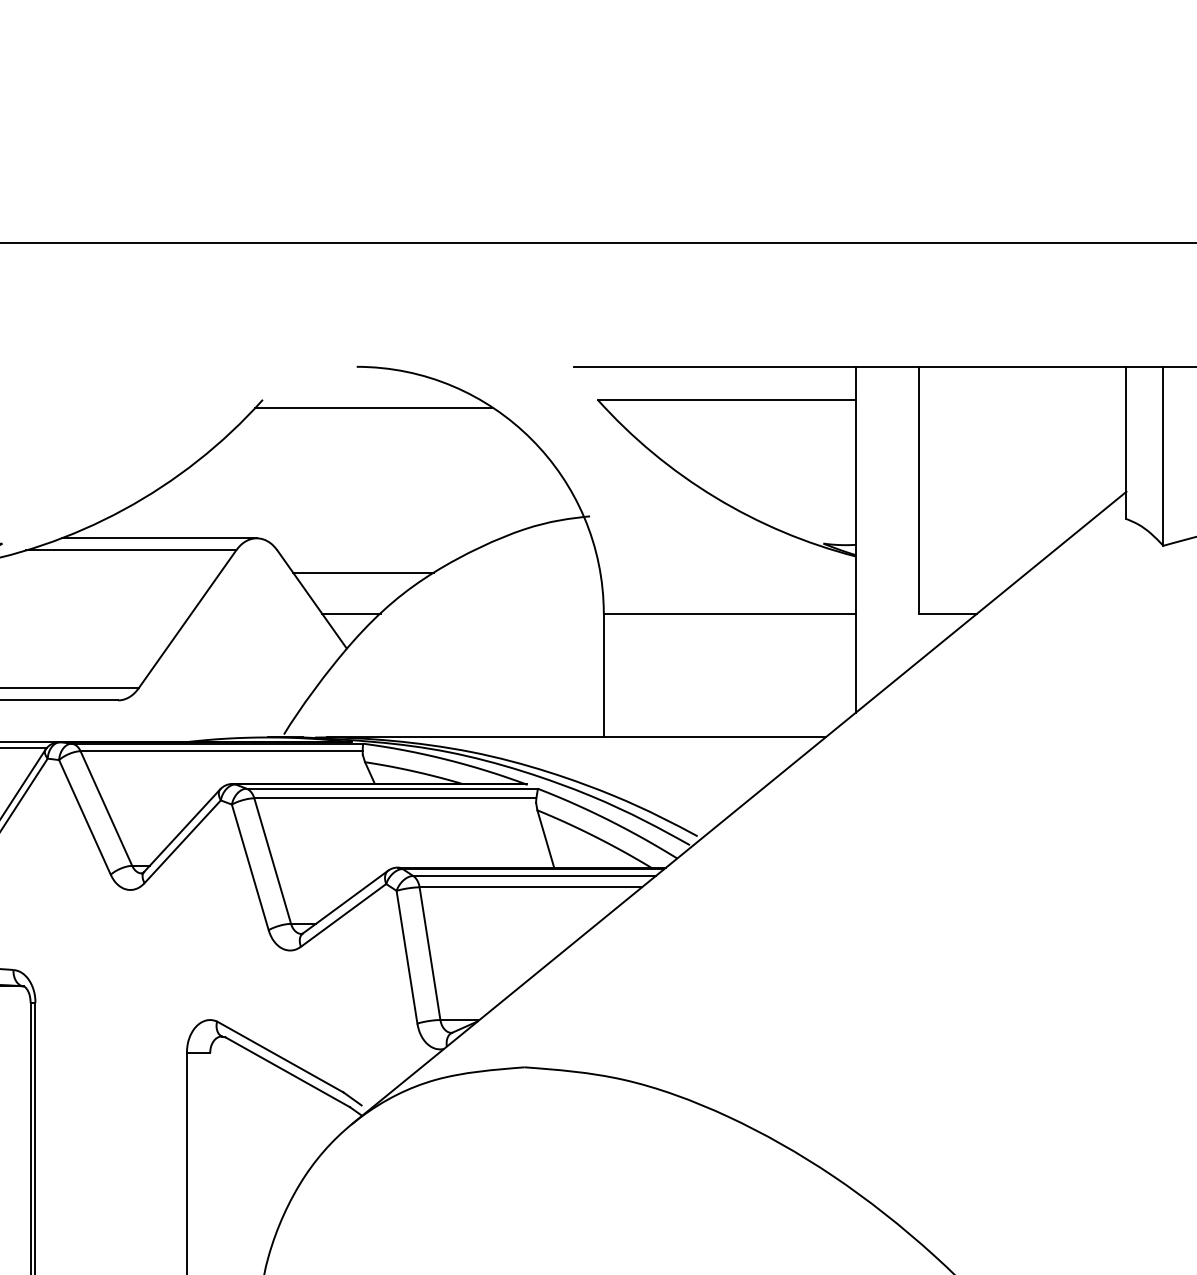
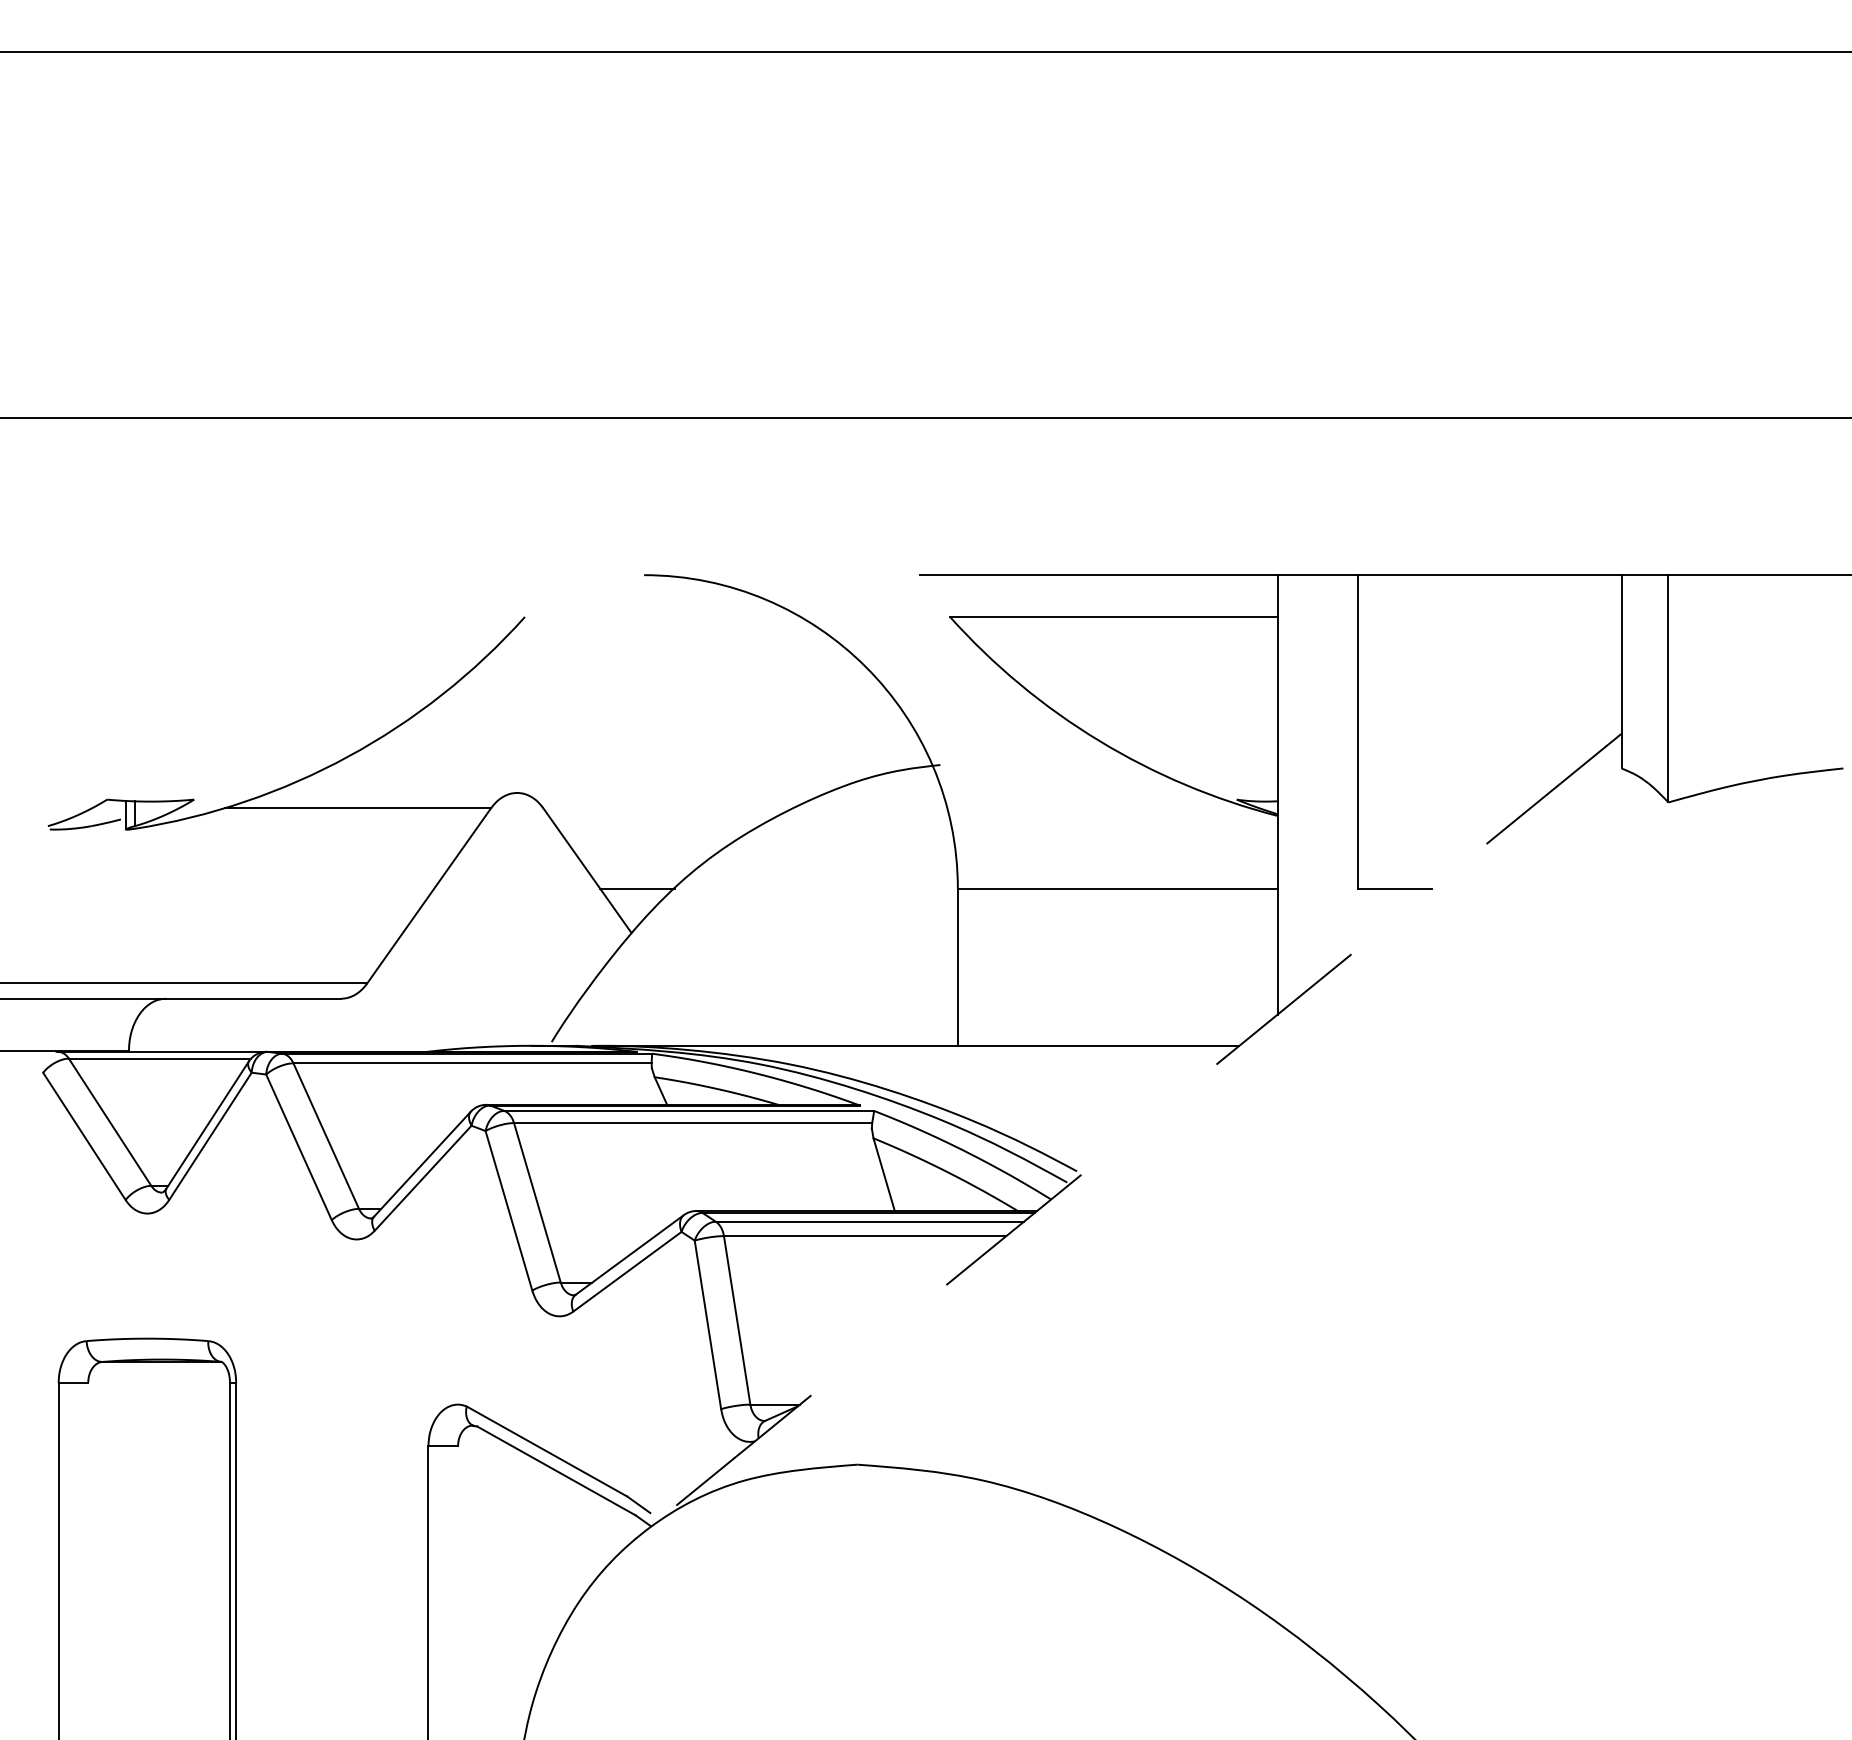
line: (374, 408) -> (666, 627), removed
line: (159, 537) -> (393, 792), removed
line: (363, 572) -> (652, 836), removed
line: (738, 808) -> (1129, 1135), solid -> dashed

